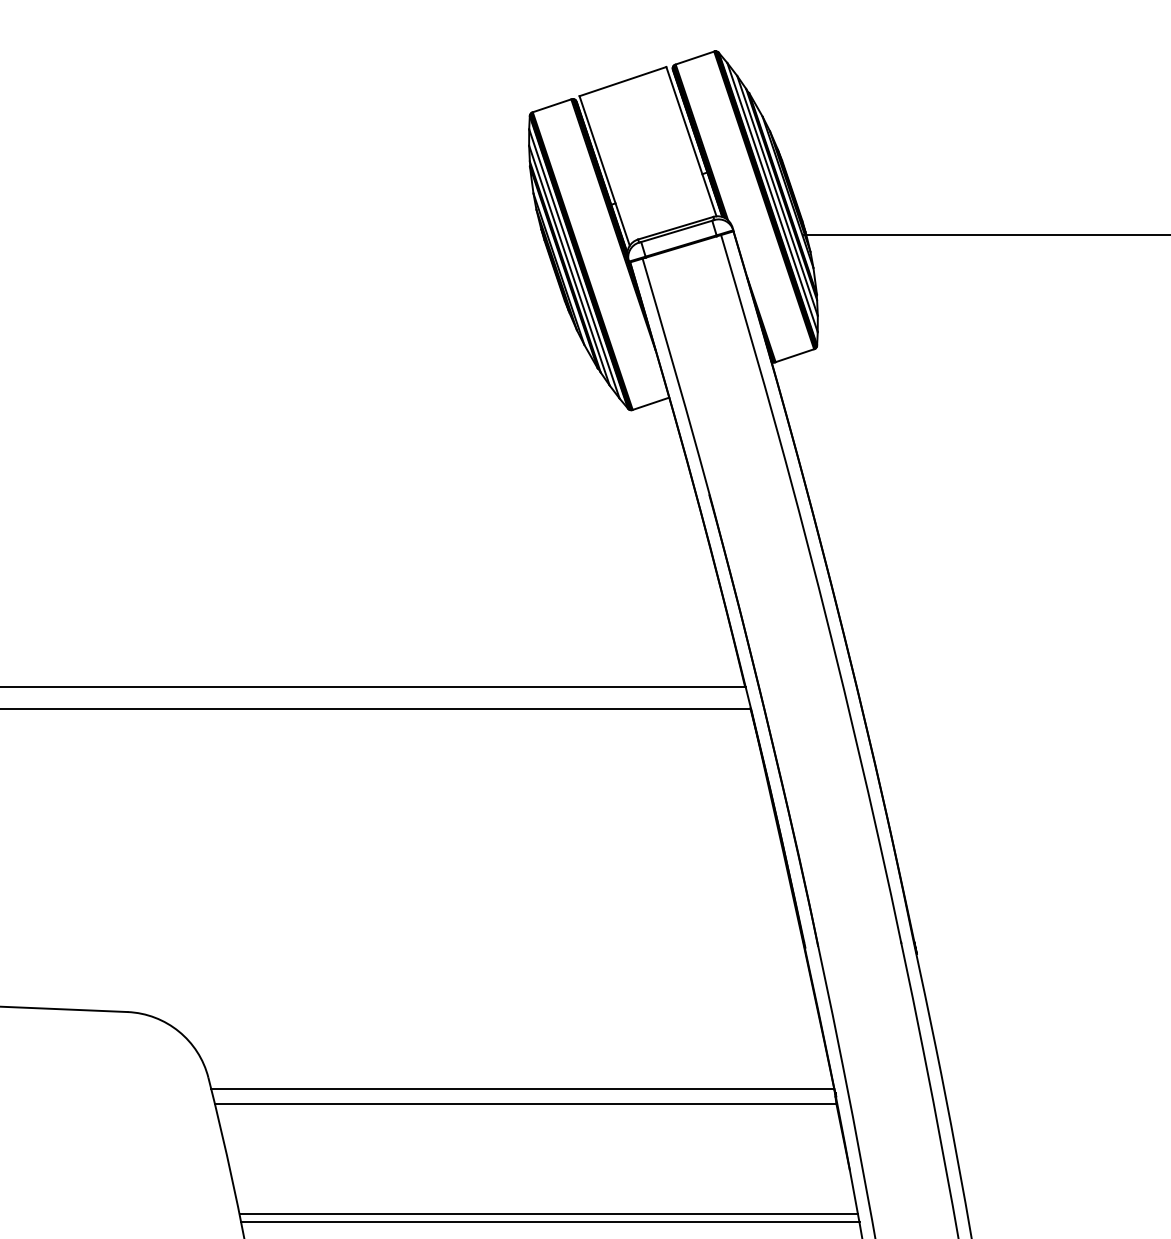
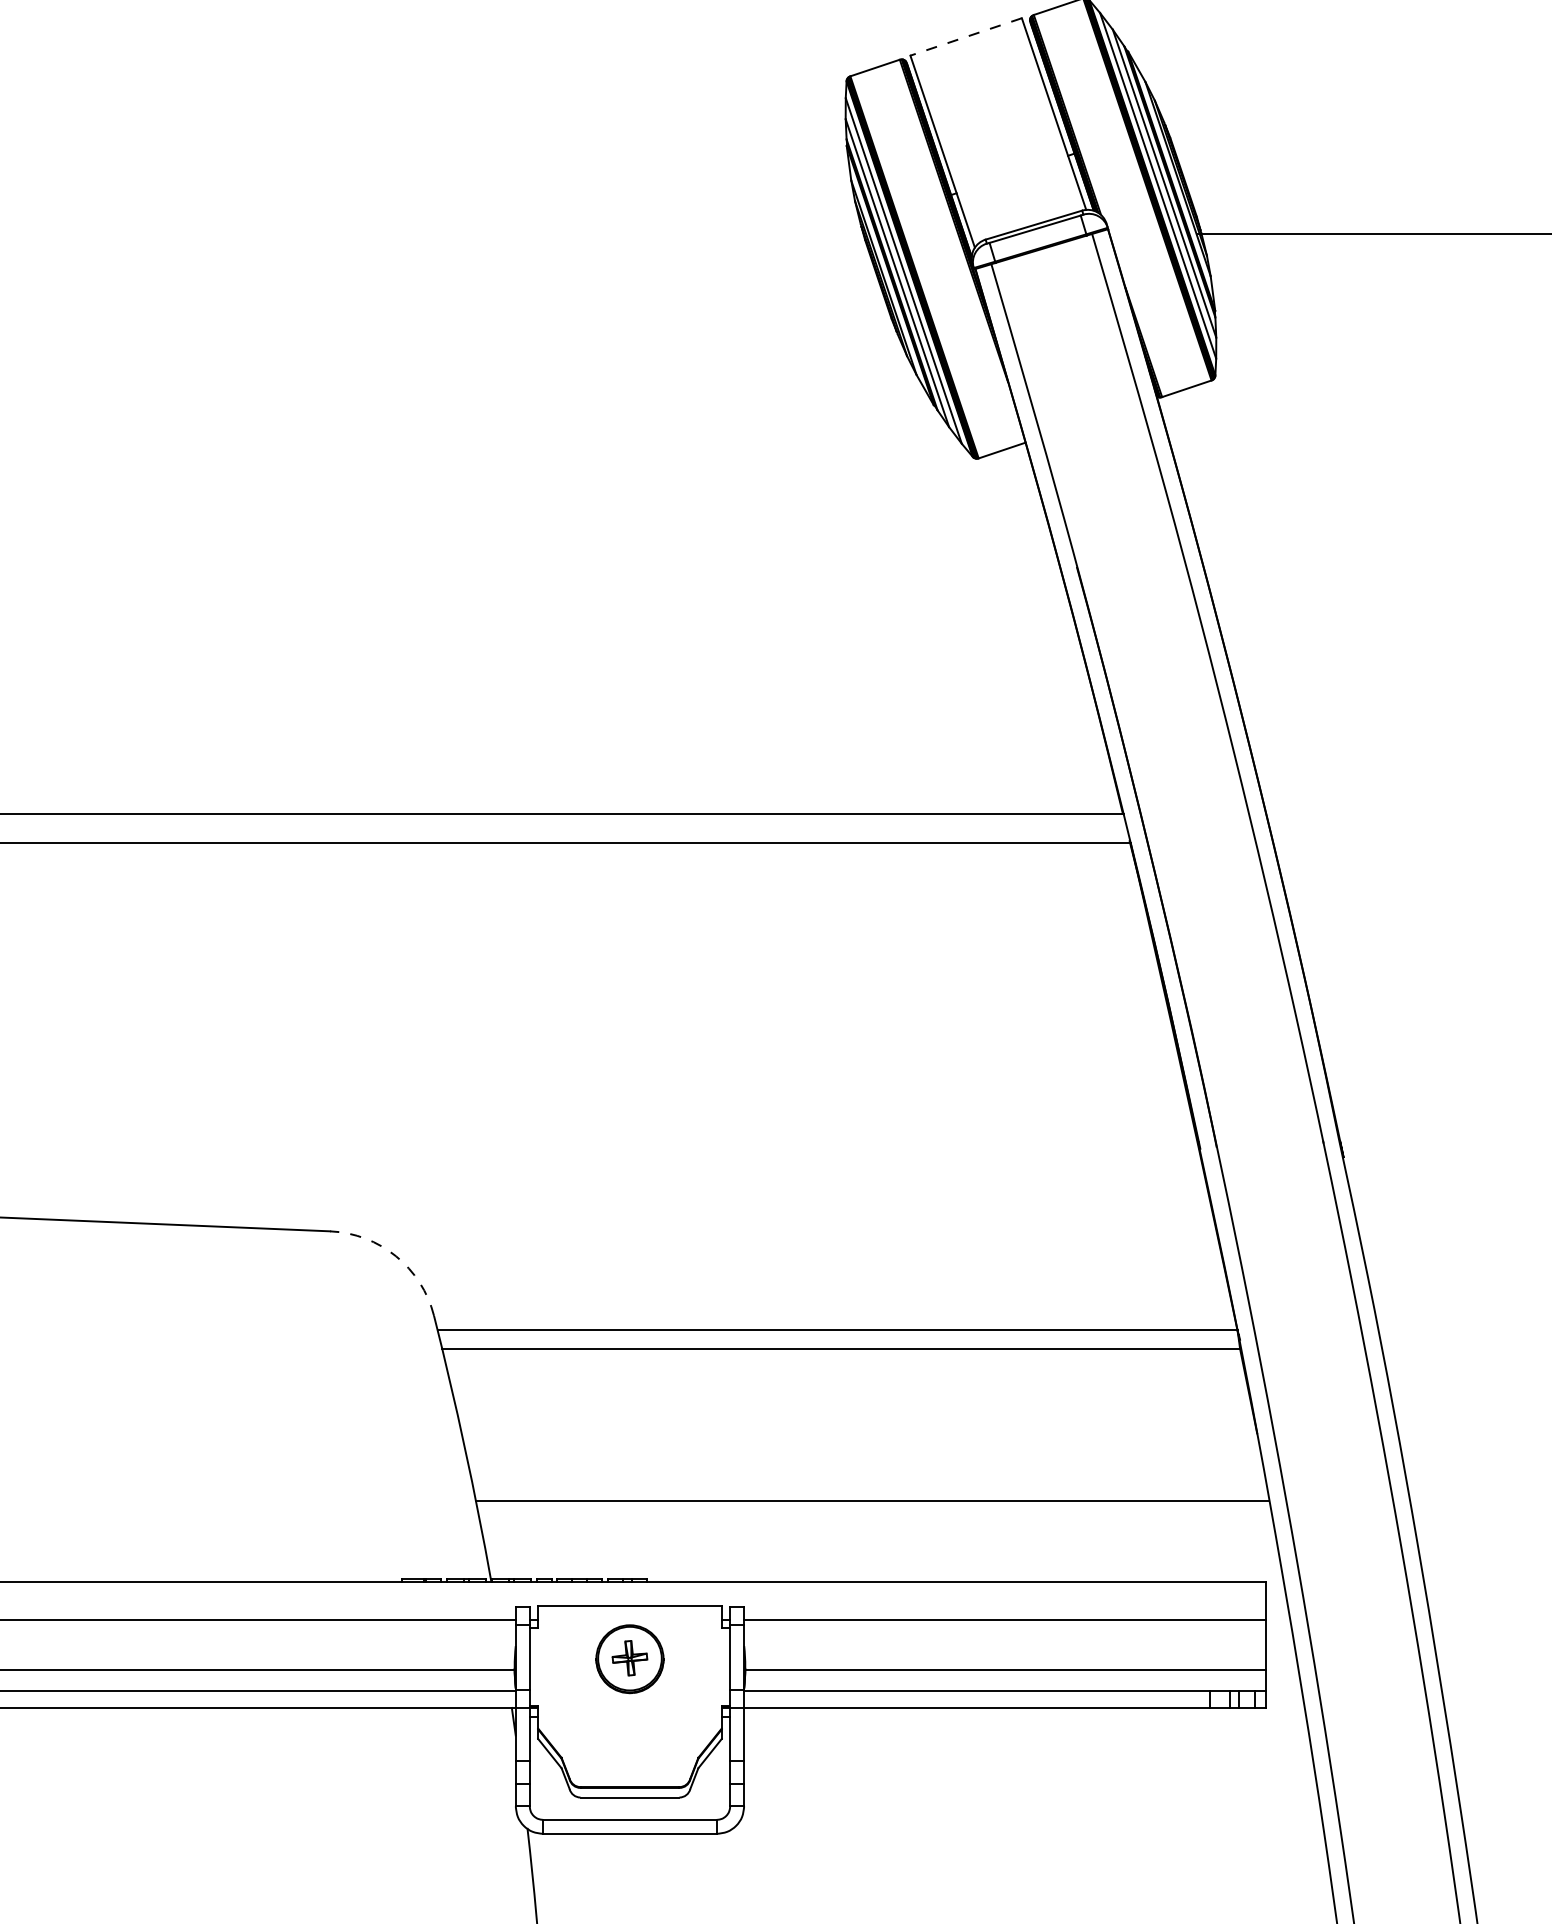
line: (623, 81) -> (966, 36), solid -> dashed
arc: (179, 1031) -> (396, 1256), solid -> dashed
line: (548, 1214) -> (870, 1491), removed

